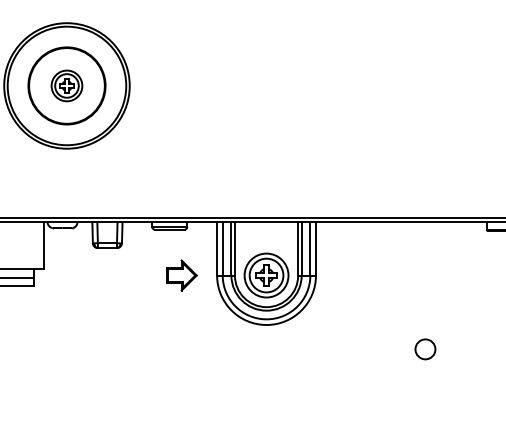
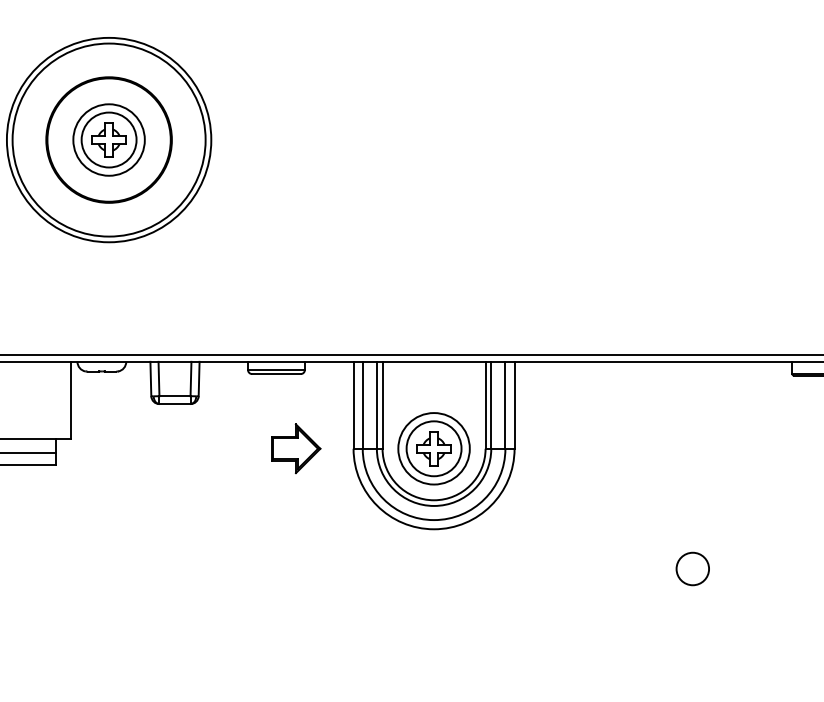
part: (66, 85) -> (108, 139), size x1.43

